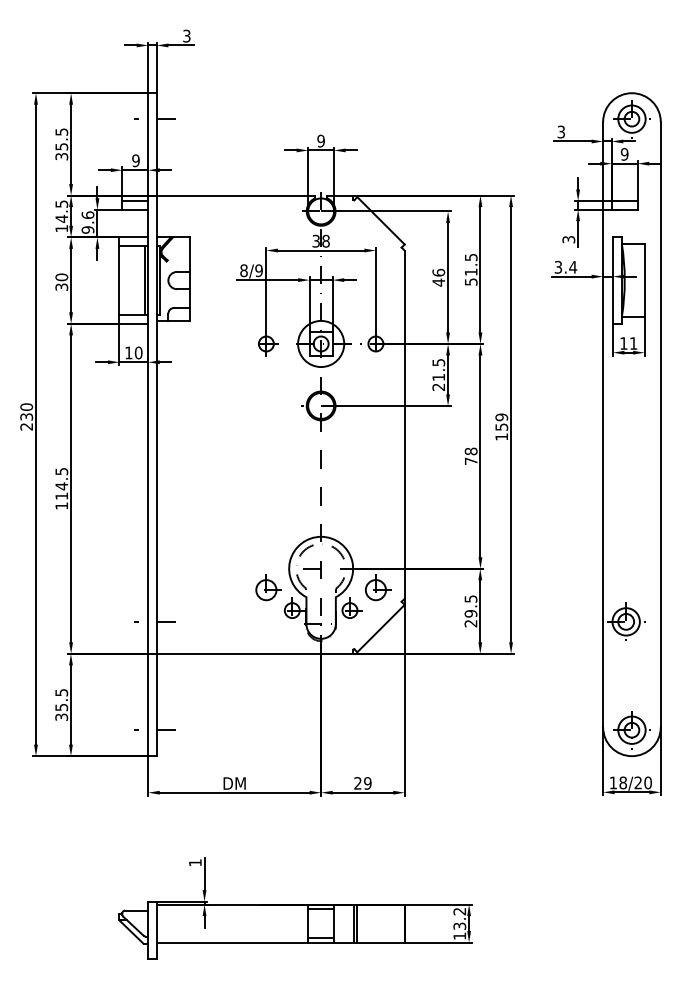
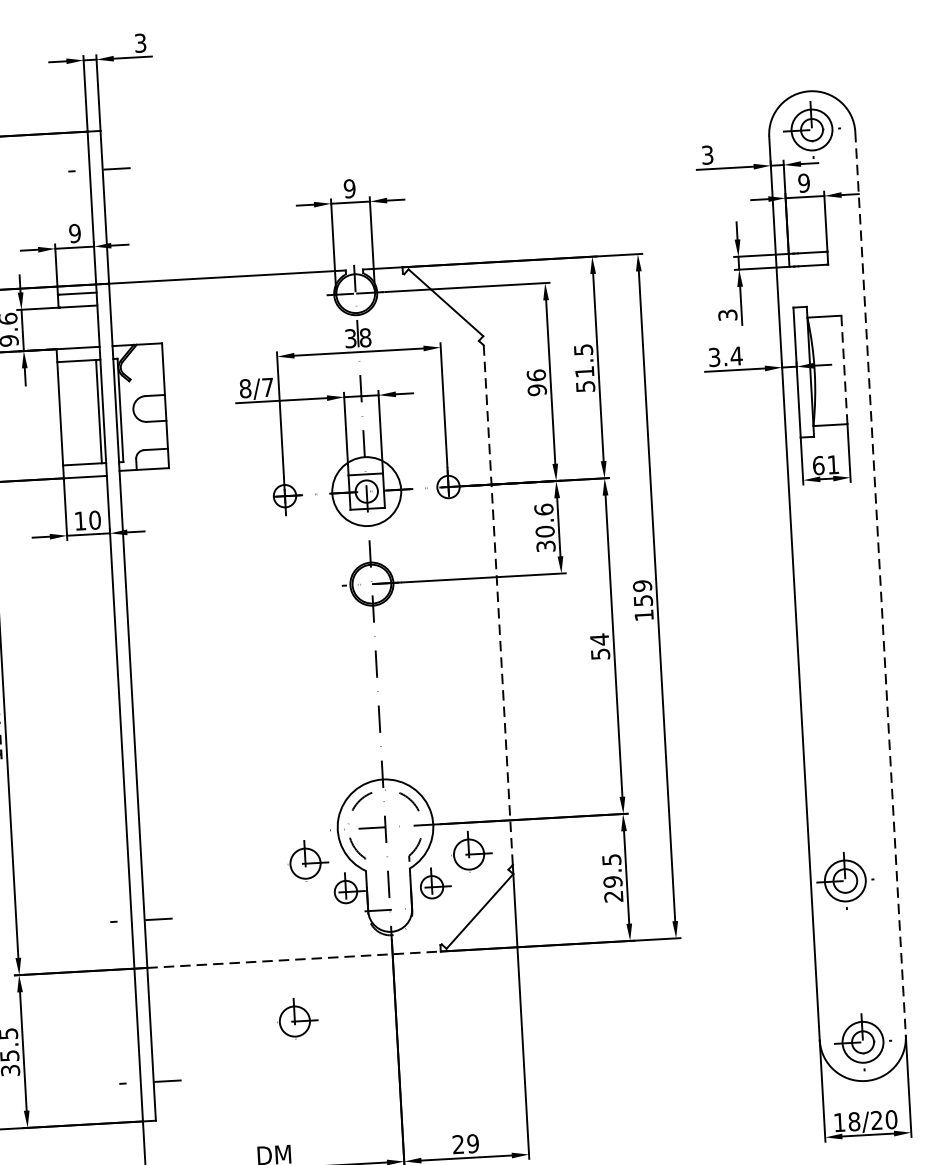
text: (258, 270) -> (267, 387), 8/9 -> 8/7
line: (644, 281) -> (844, 371), solid -> dashed
text: (438, 282) -> (536, 390), 46 -> 96
text: (623, 343) -> (818, 465), 11 -> 61
text: (438, 374) -> (544, 527), 21.5 -> 30.6
line: (660, 424) -> (880, 583), solid -> dashed
line: (404, 425) -> (497, 606), solid -> dashed
text: (470, 455) -> (599, 645), 78 -> 54
line: (255, 653) -> (294, 959), solid -> dashed
part: (255, 692) -> (297, 1017), added

